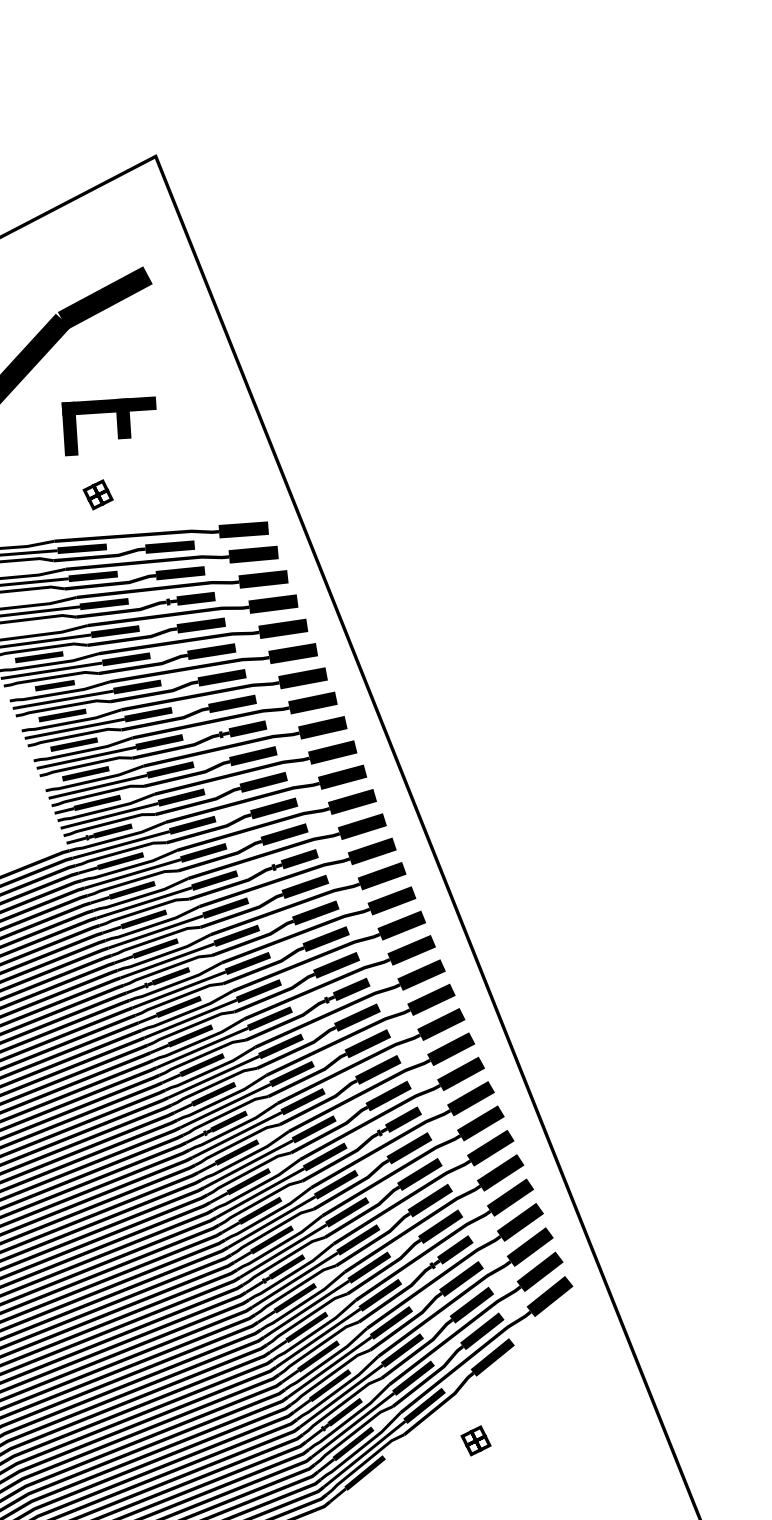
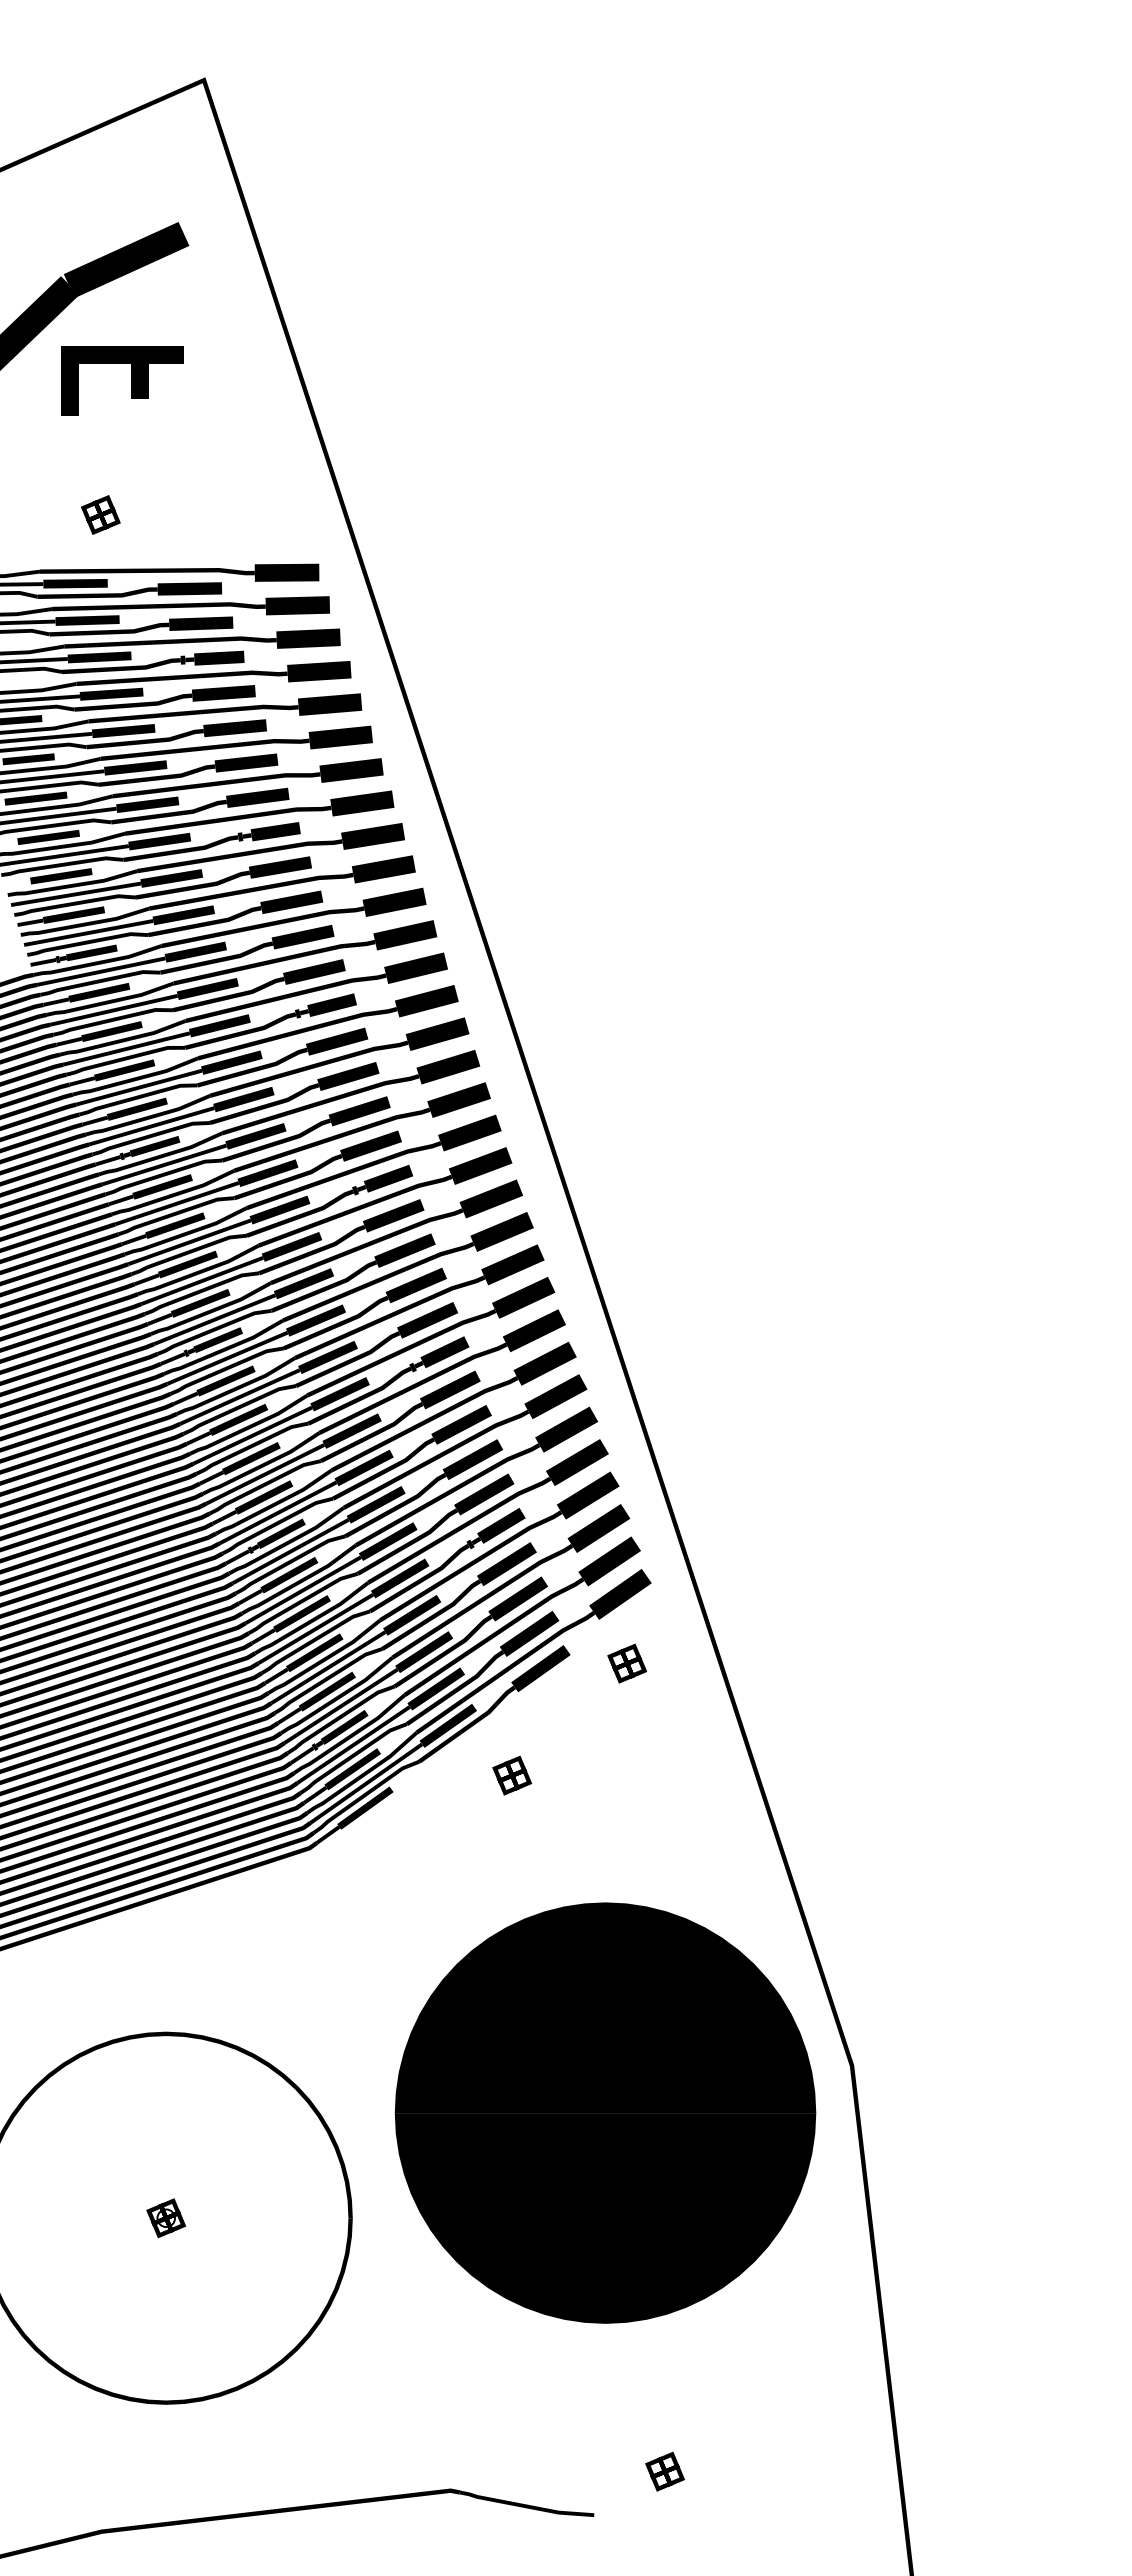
part: (117, 425) -> (131, 380), moved
part: (558, 1349) -> (627, 1663), added

